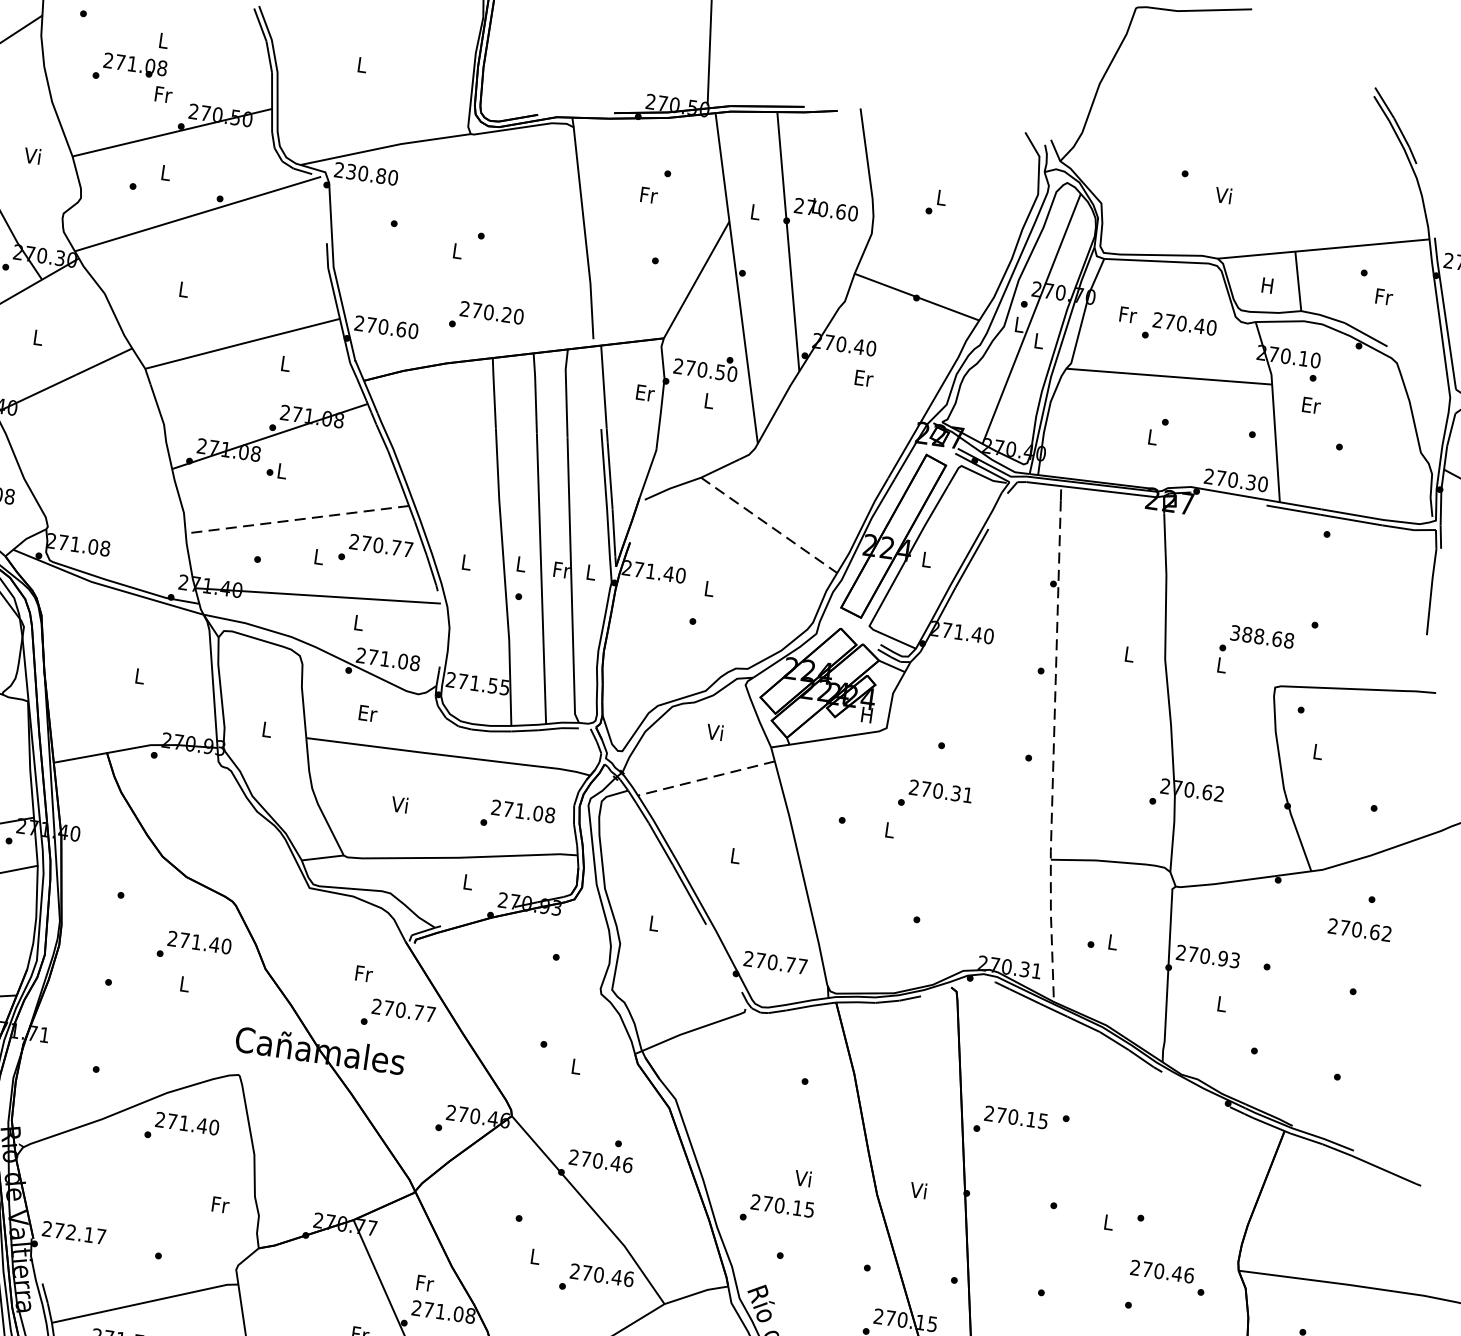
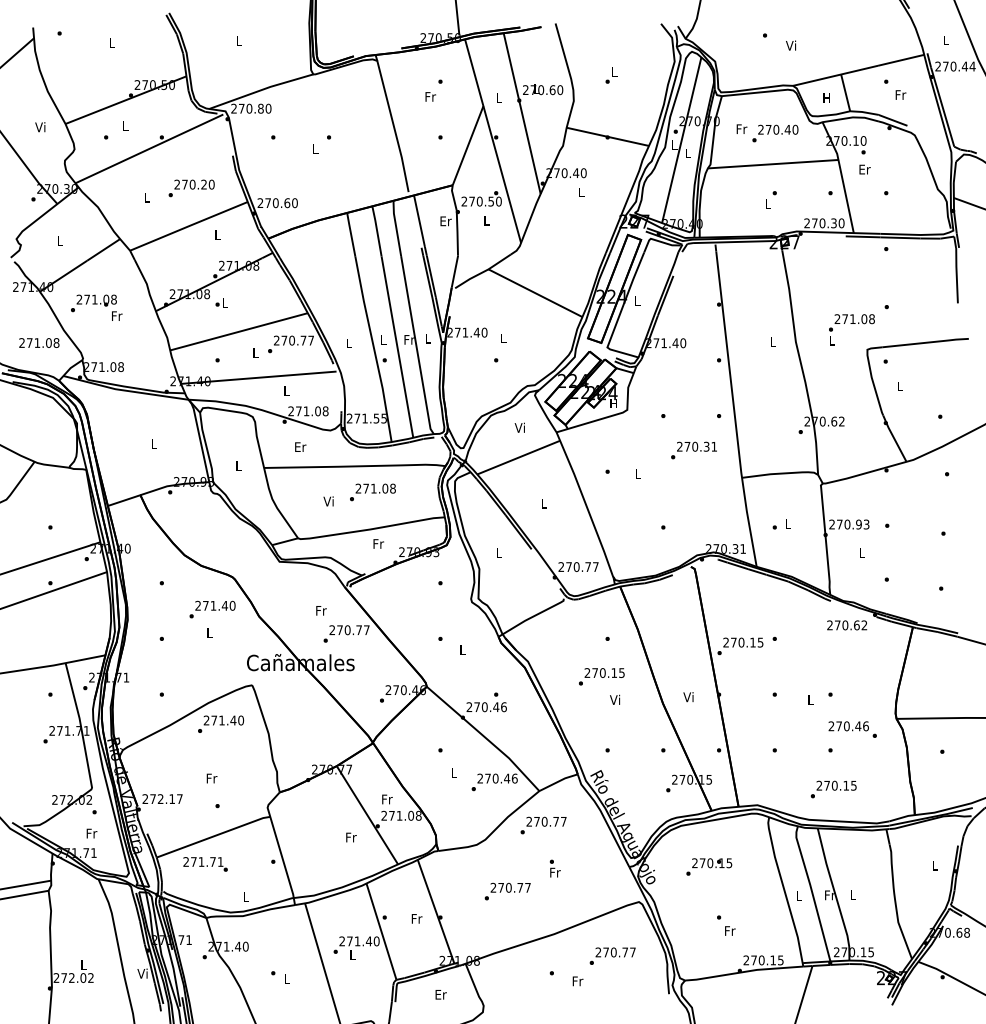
text: (133, 76) -> (96, 307), moved
text: (350, 171) -> (241, 108), 230.80 -> 270.80
text: (486, 318) -> (191, 188), moved
text: (863, 378) -> (581, 192), Er -> L
line: (296, 519) -> (238, 331), dashed -> solid
line: (769, 525) -> (535, 293), dashed -> solid
text: (1255, 636) -> (850, 319), 388.68 -> 271.08
line: (1053, 754) -> (734, 411), dashed -> solid
line: (706, 778) -> (518, 457), dashed -> solid
text: (934, 796) -> (693, 450), moved
text: (517, 816) -> (372, 492), moved
text: (468, 881) -> (378, 543), L -> Fr
text: (1360, 930) -> (847, 625), moved
text: (219, 1204) -> (211, 778), moved
text: (776, 1210) -> (601, 676), moved

